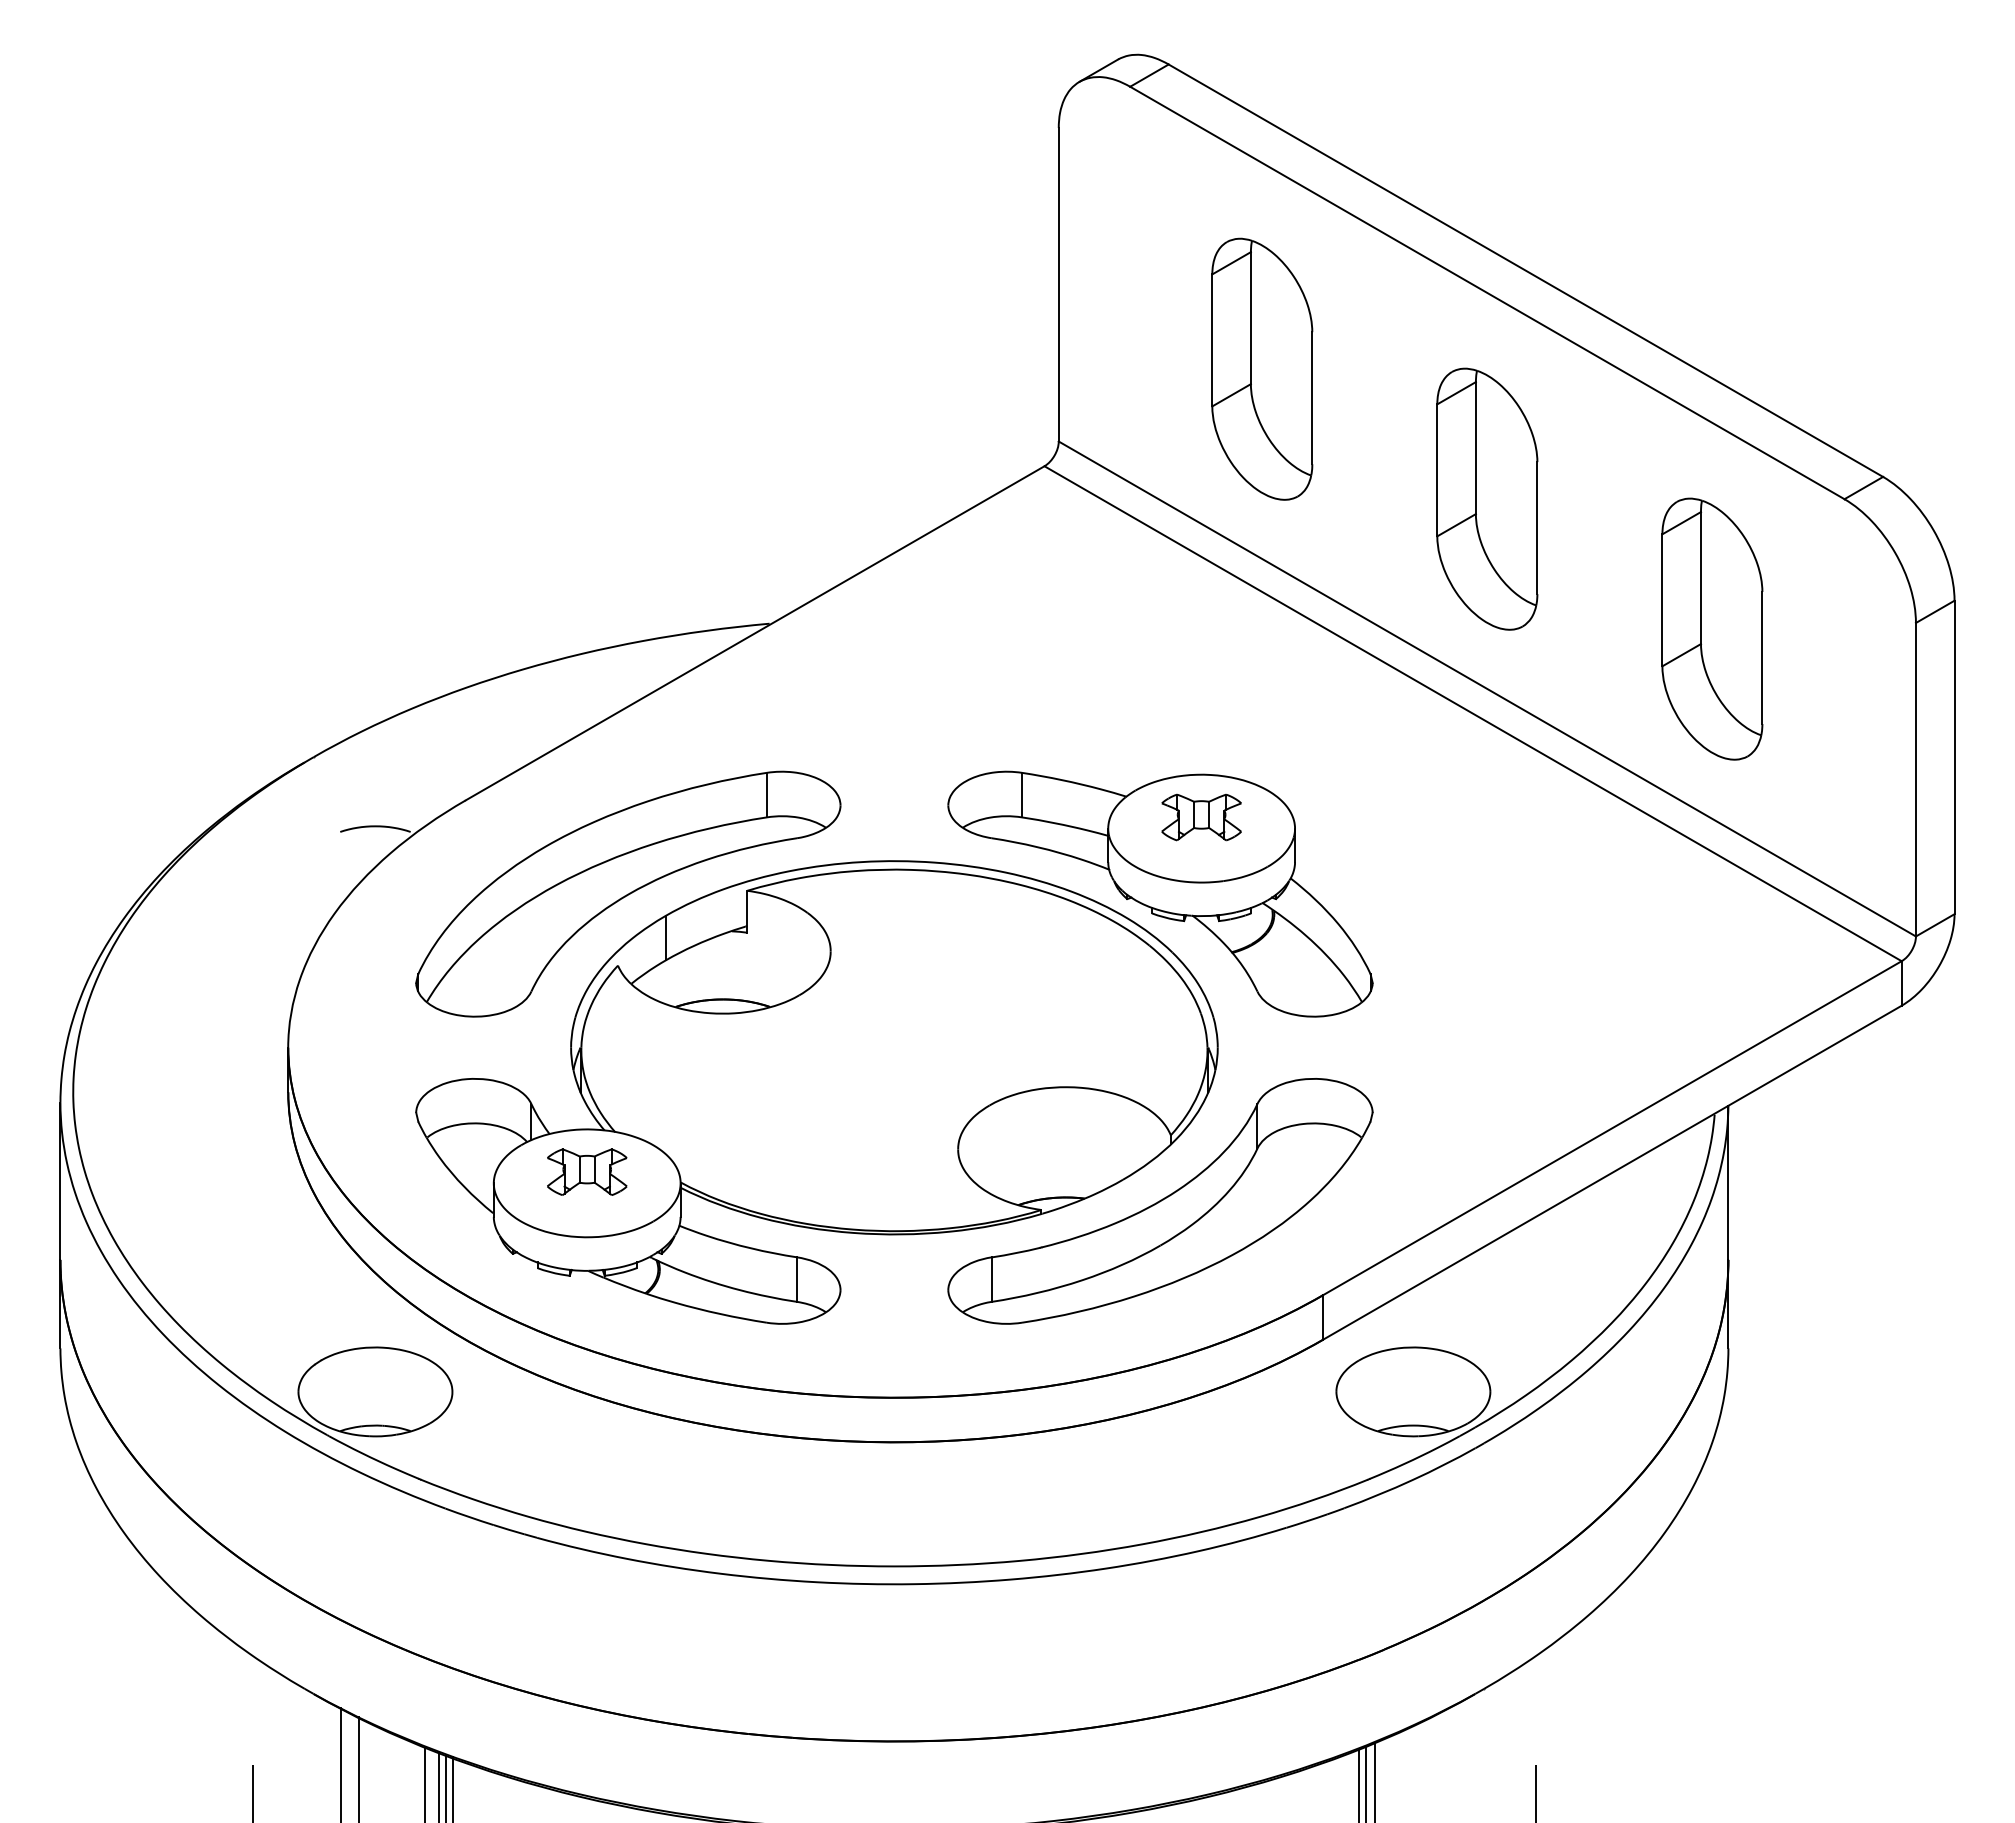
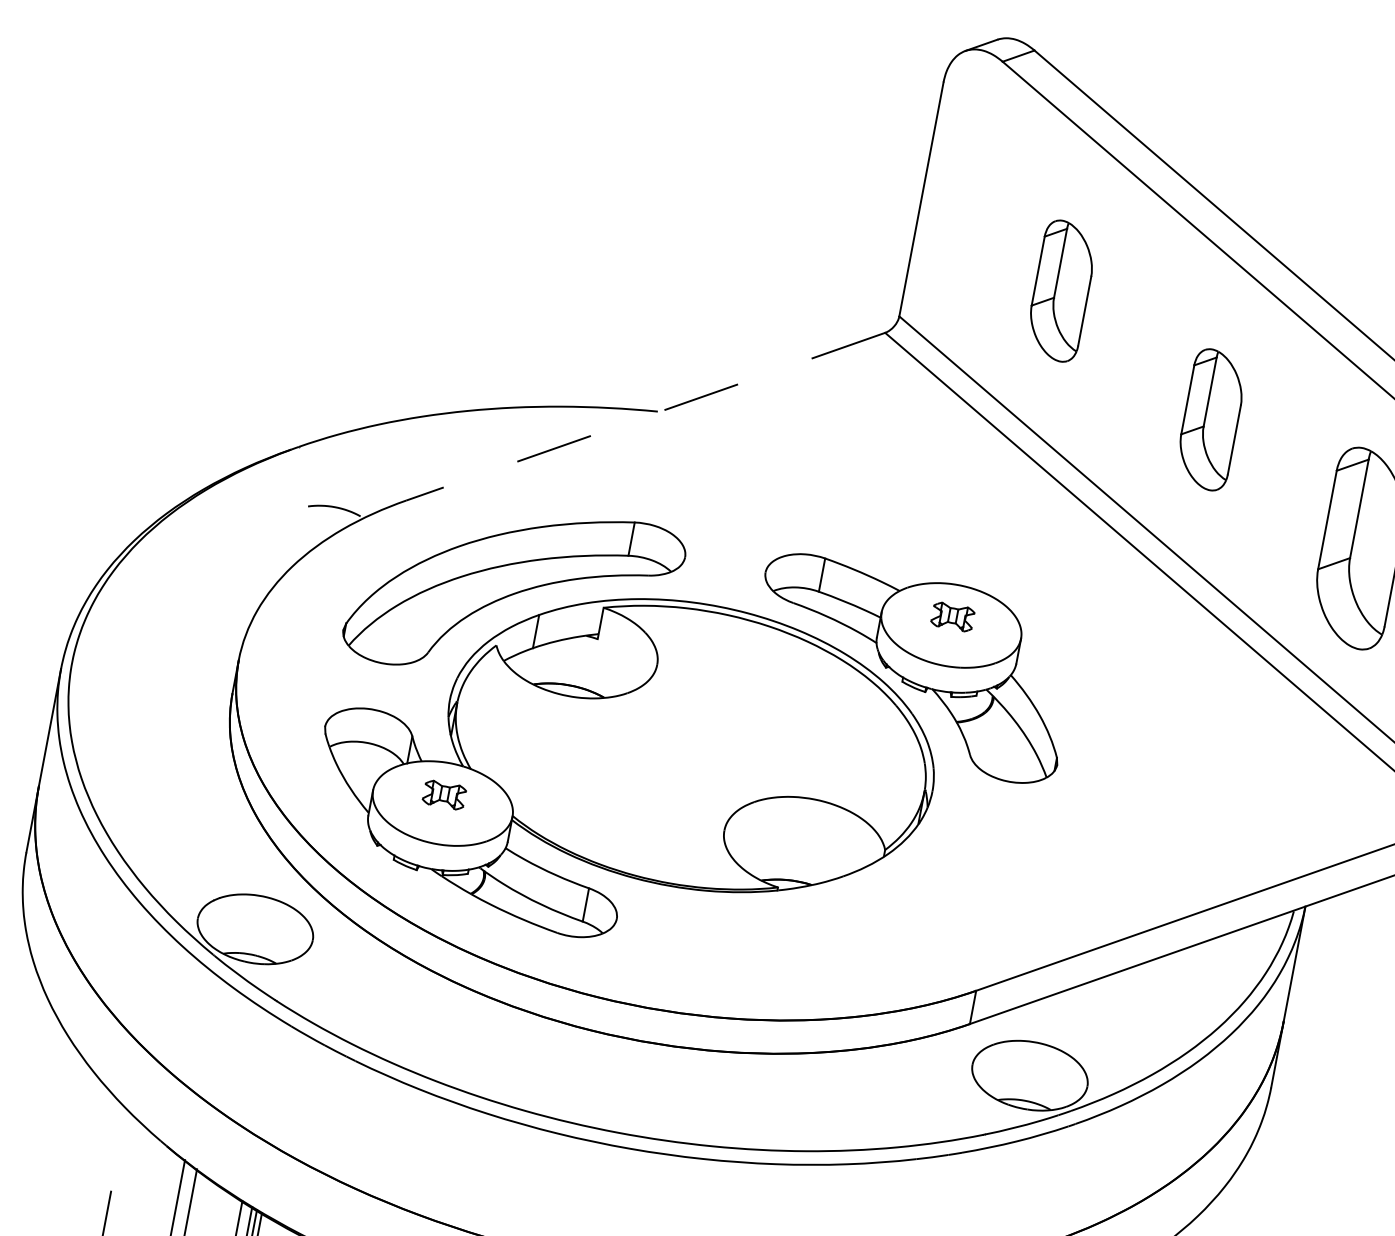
part: (1262, 368) -> (1061, 290), size x0.7
part: (1487, 498) -> (1211, 419), size x0.7
line: (754, 633) -> (645, 416), solid -> dashed
part: (1201, 817) -> (952, 617), size x0.7
part: (587, 1171) -> (444, 794), size x0.7
part: (1160, 1201) -> (868, 897), removed

